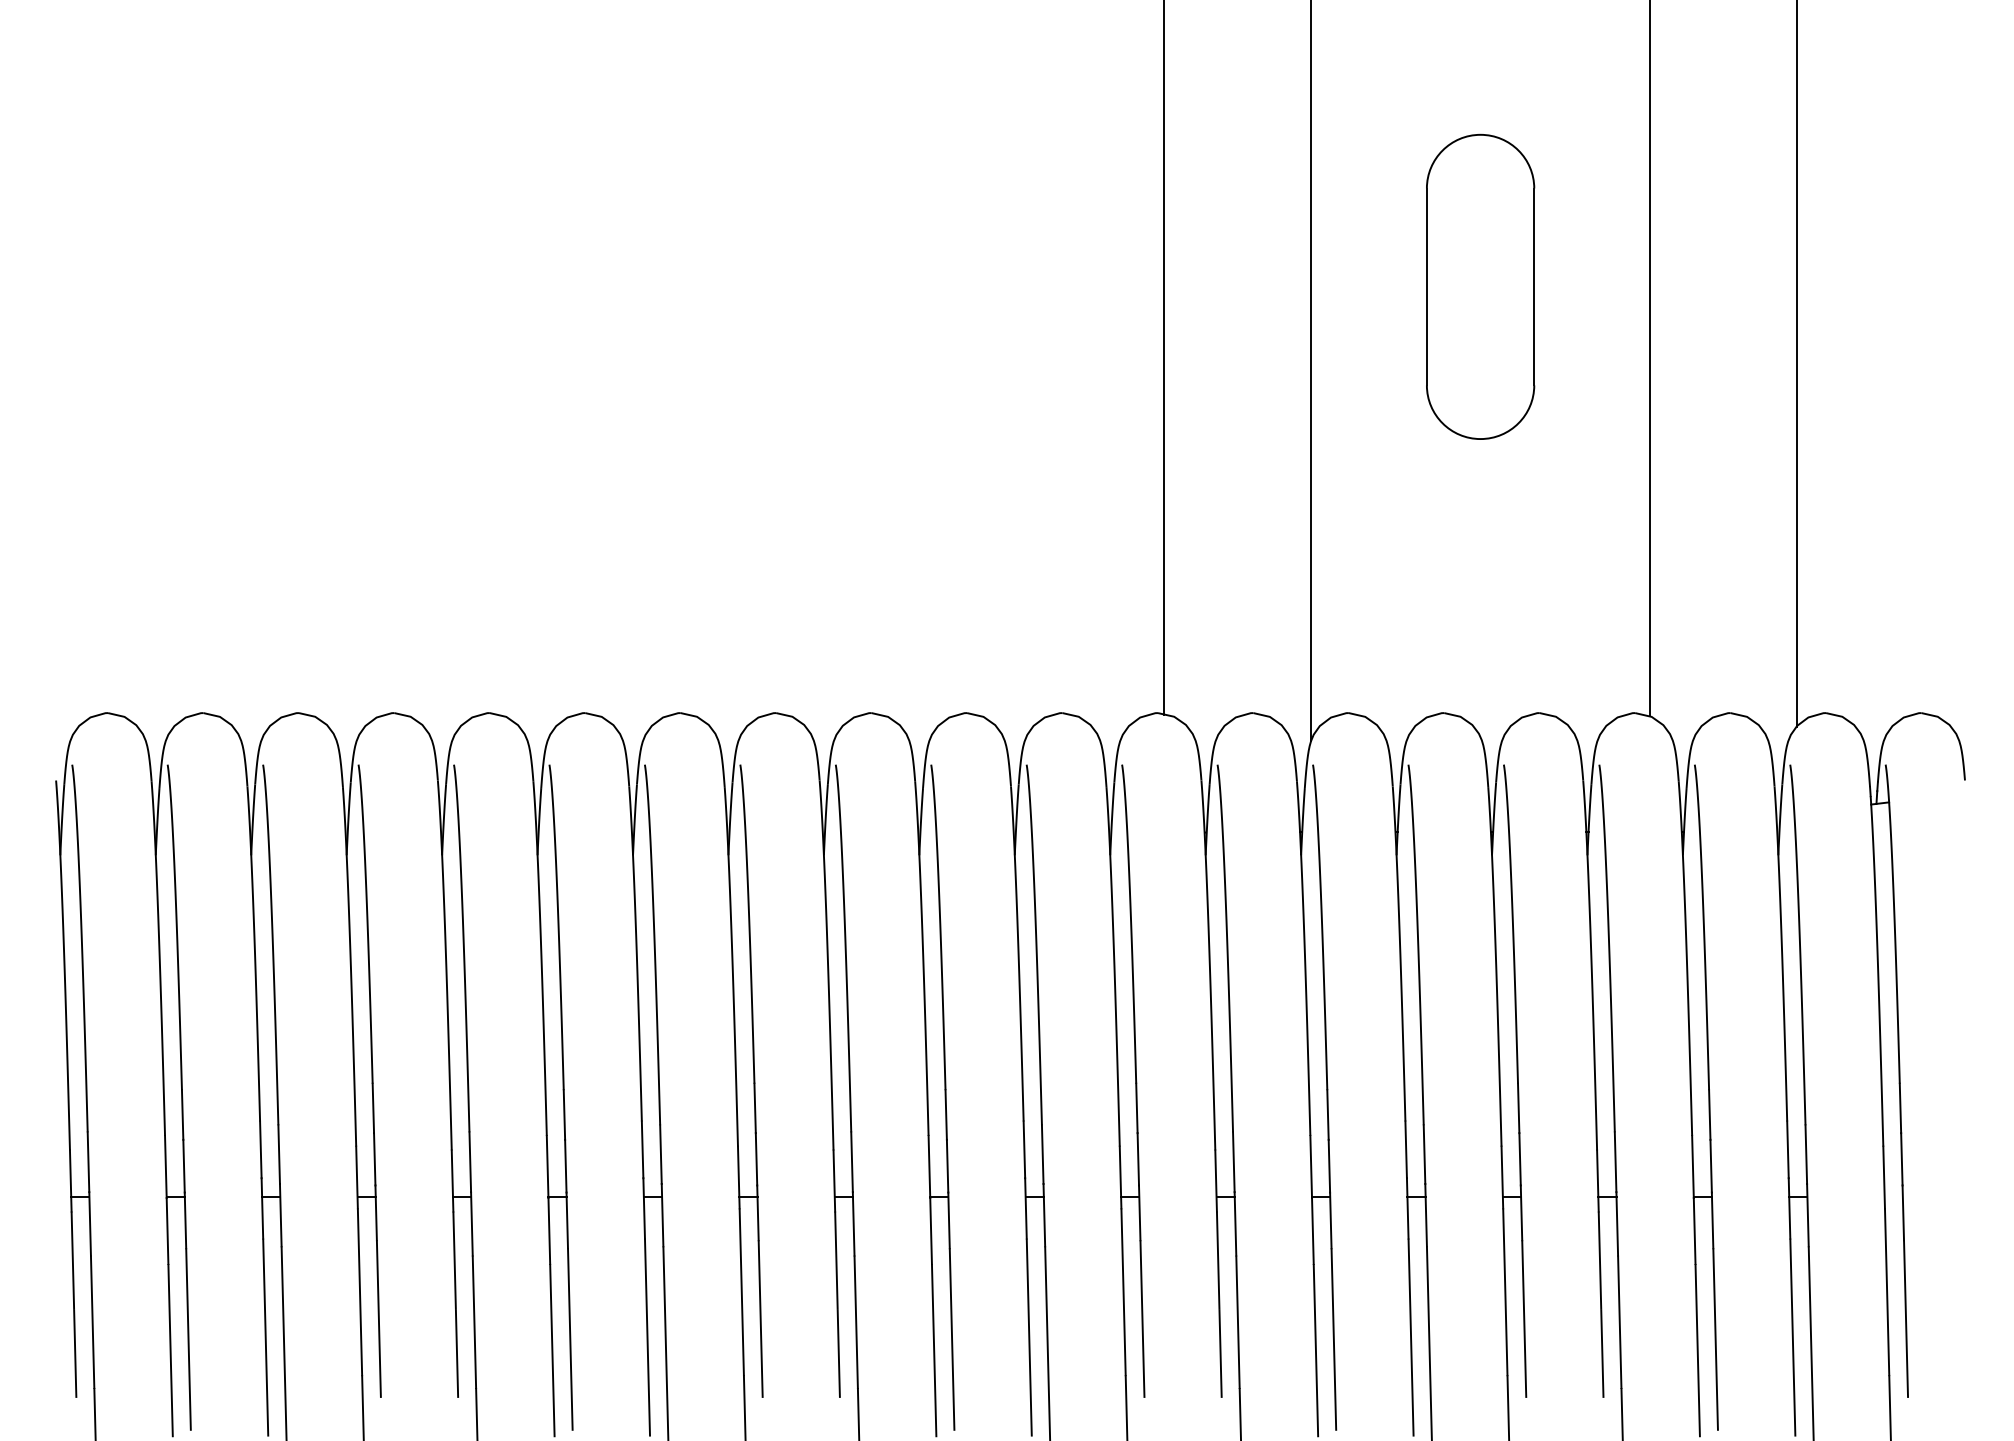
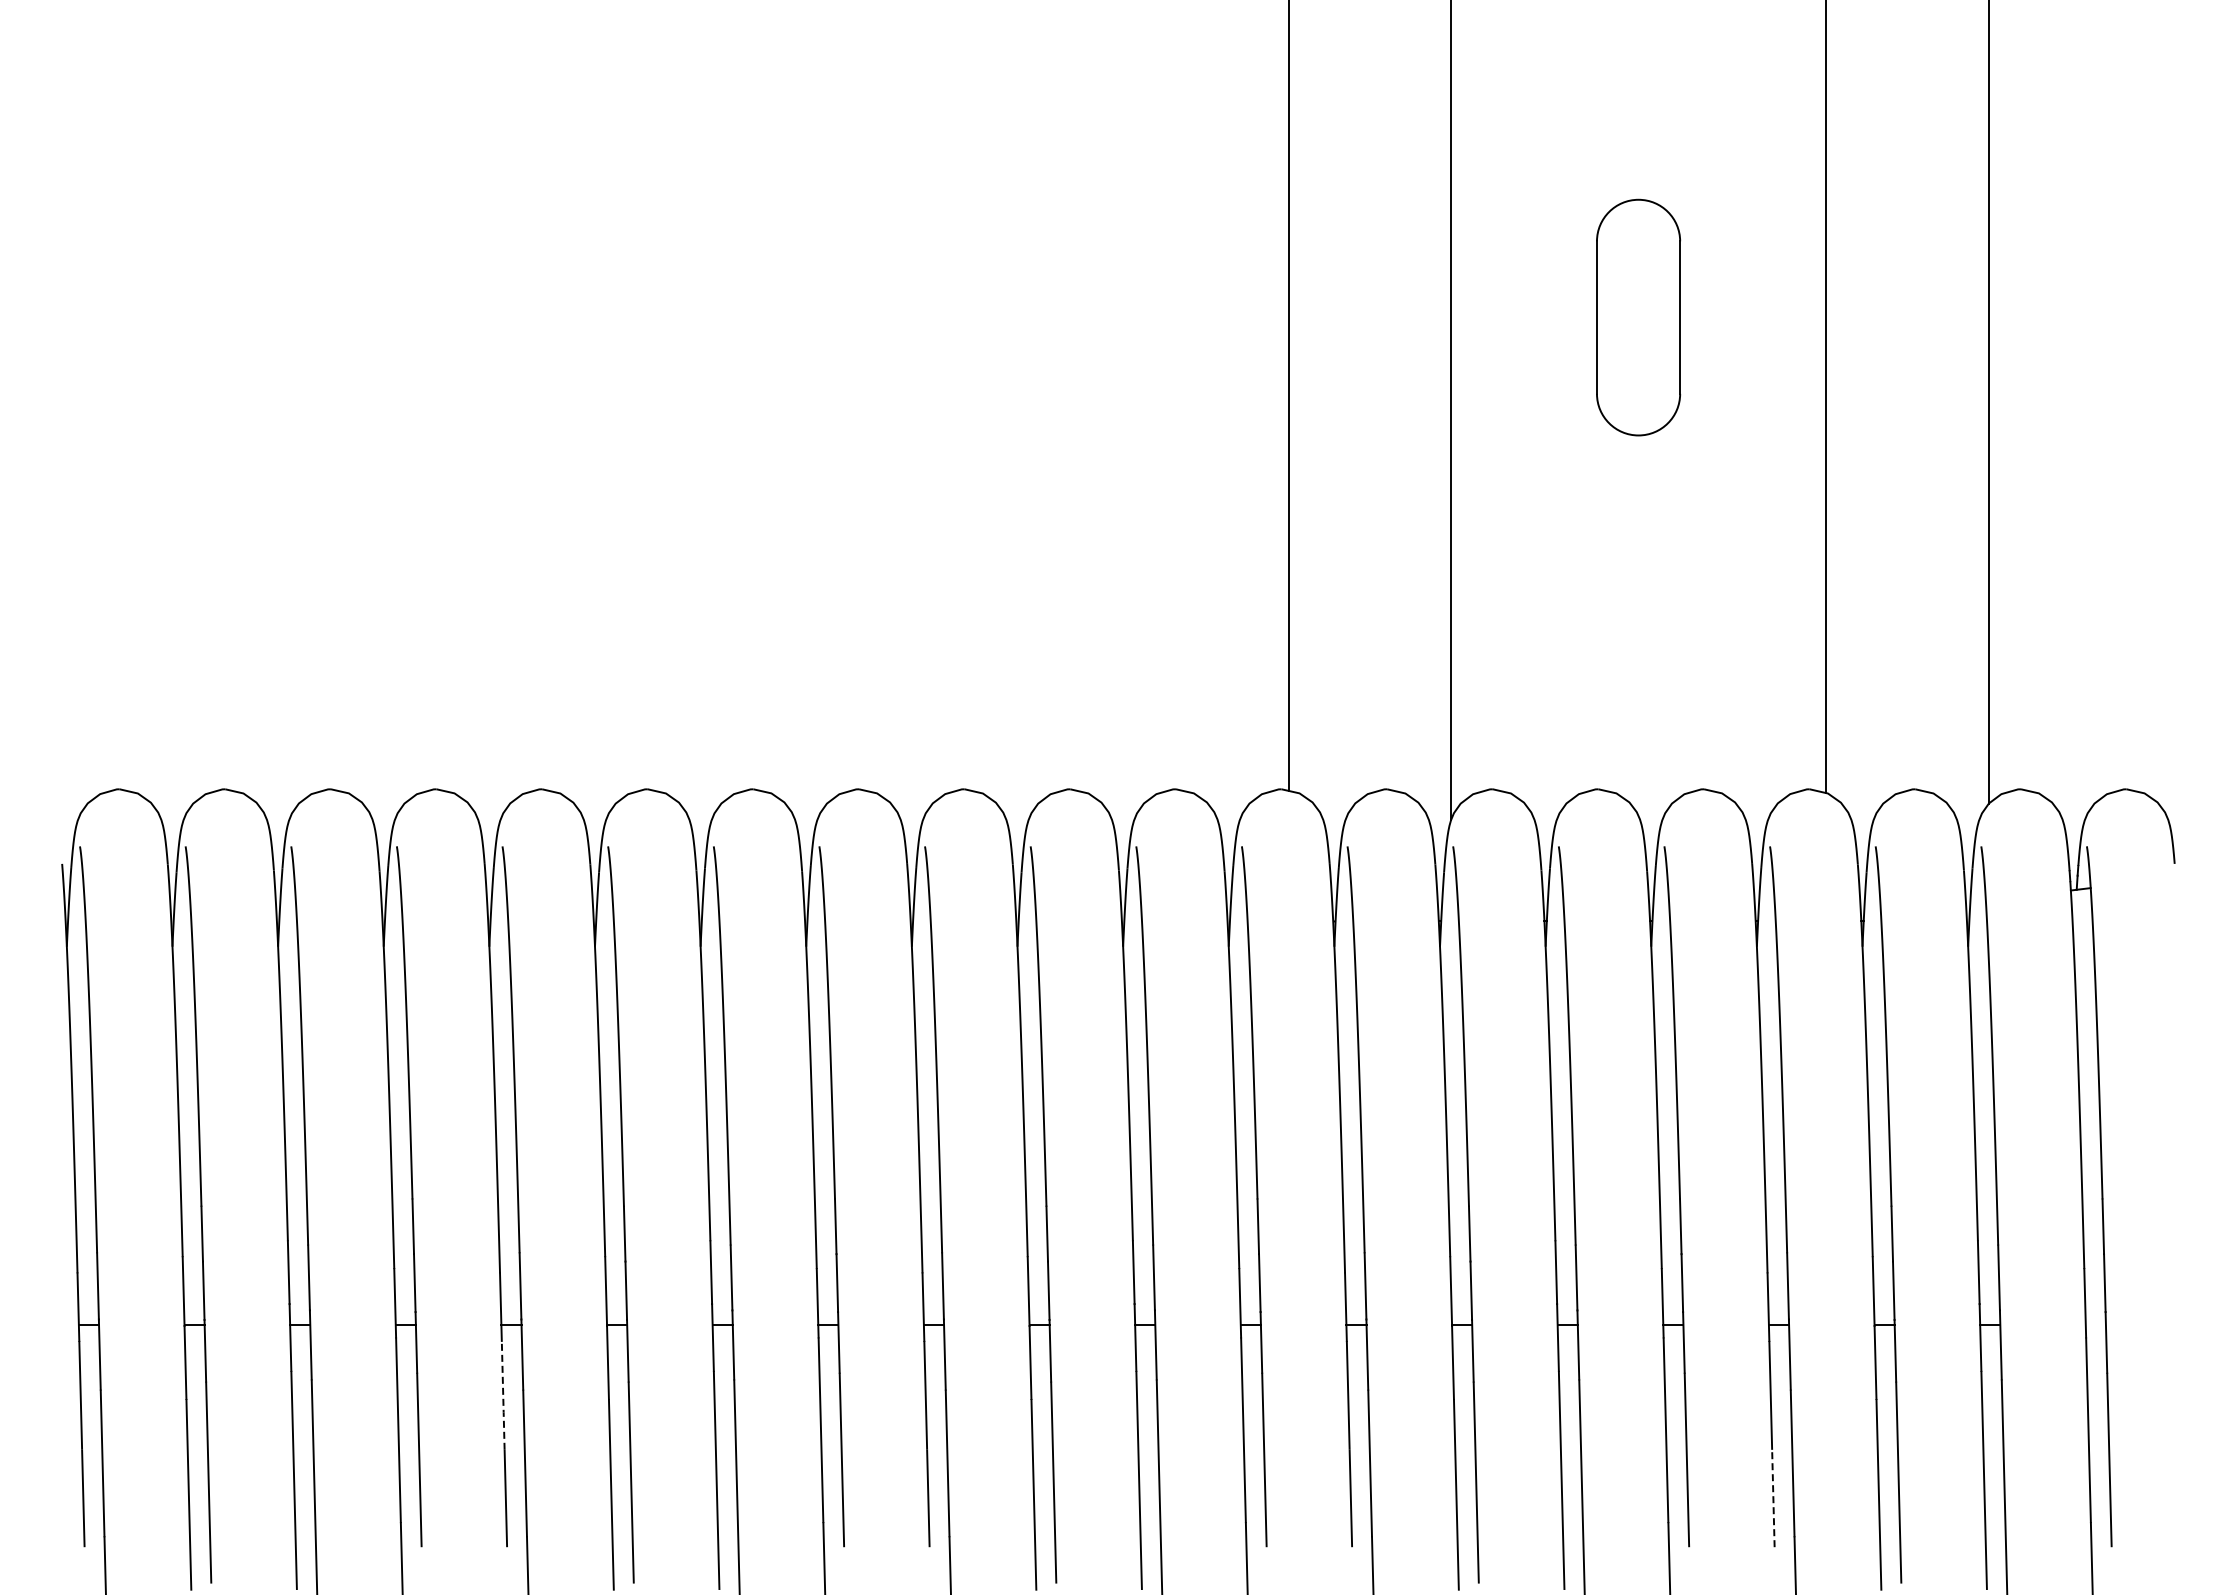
part: (1480, 286) -> (1638, 317), size x0.7
line: (454, 1260) -> (503, 1395), solid -> dashed
line: (1602, 1353) -> (1773, 1498), solid -> dashed

